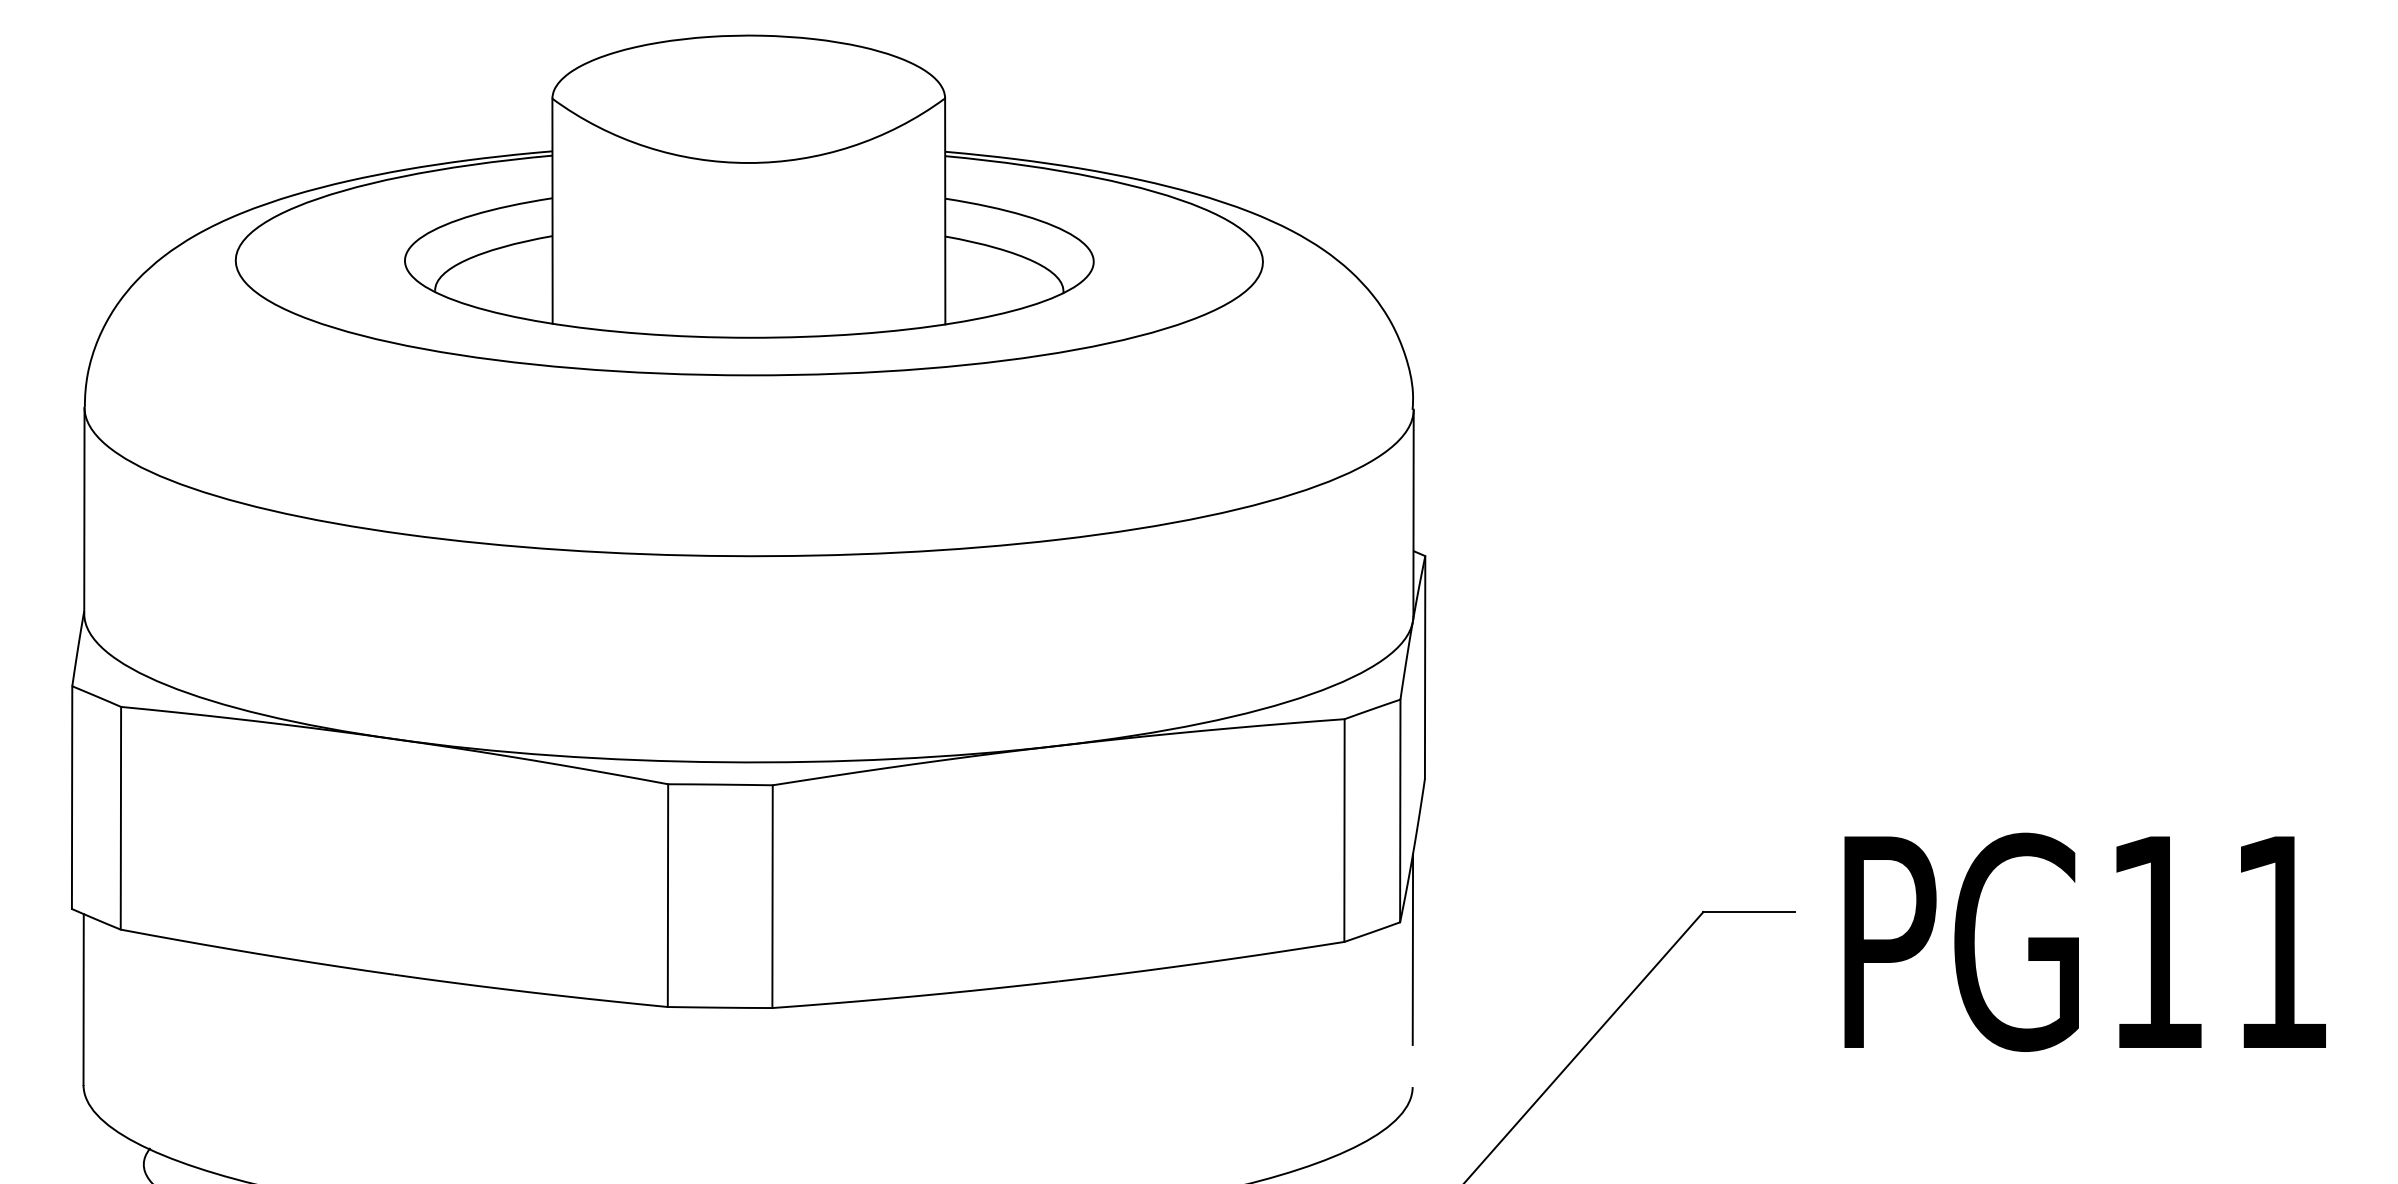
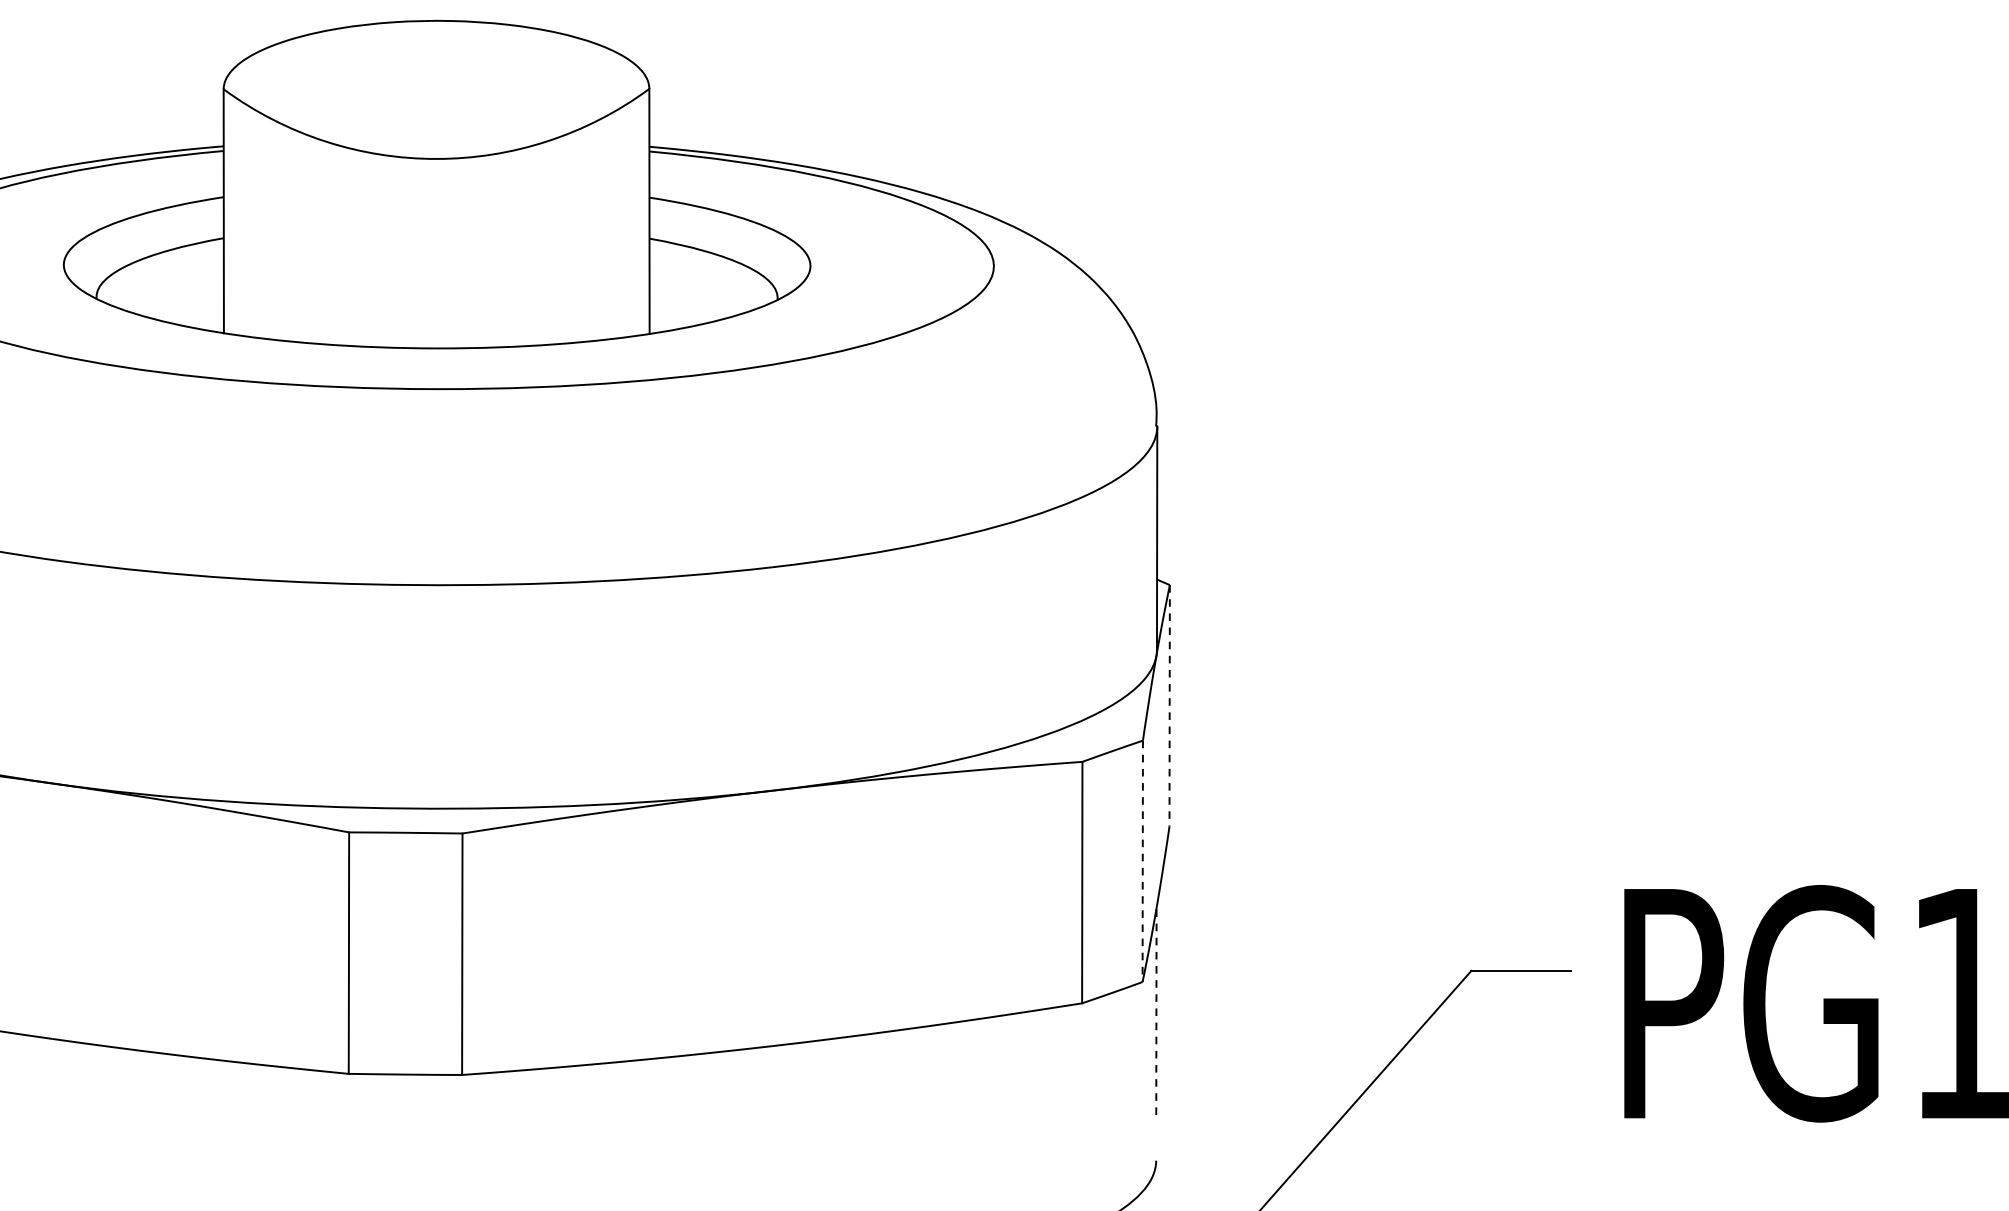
line: (1425, 668) -> (1170, 706), solid -> dashed
line: (1400, 811) -> (1142, 861), solid -> dashed
line: (1412, 949) -> (1155, 1011), solid -> dashed

